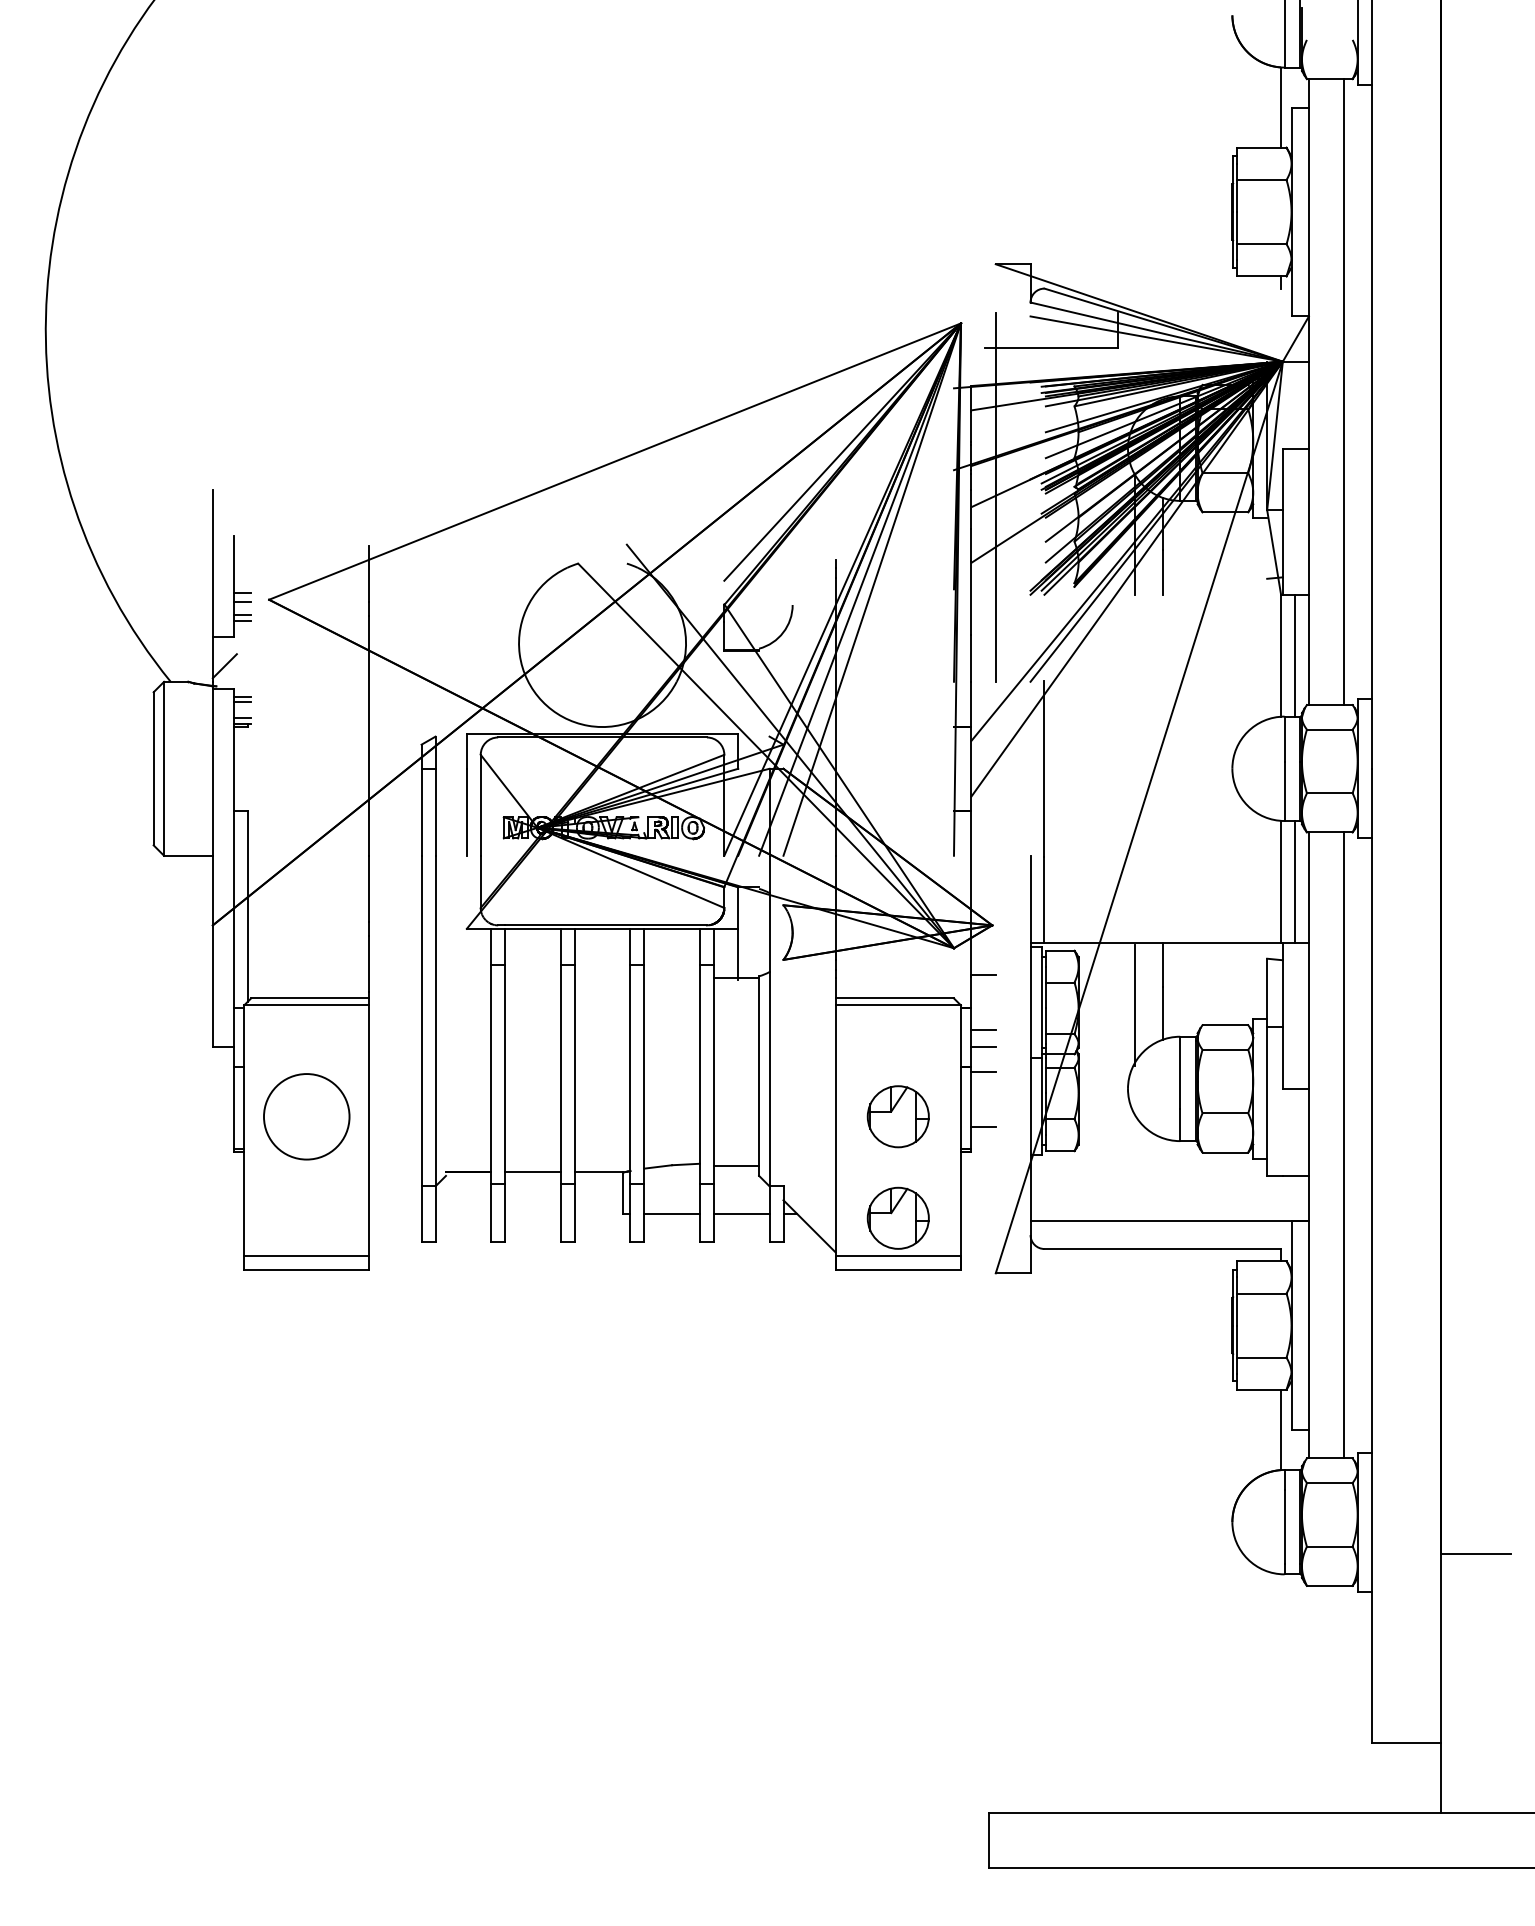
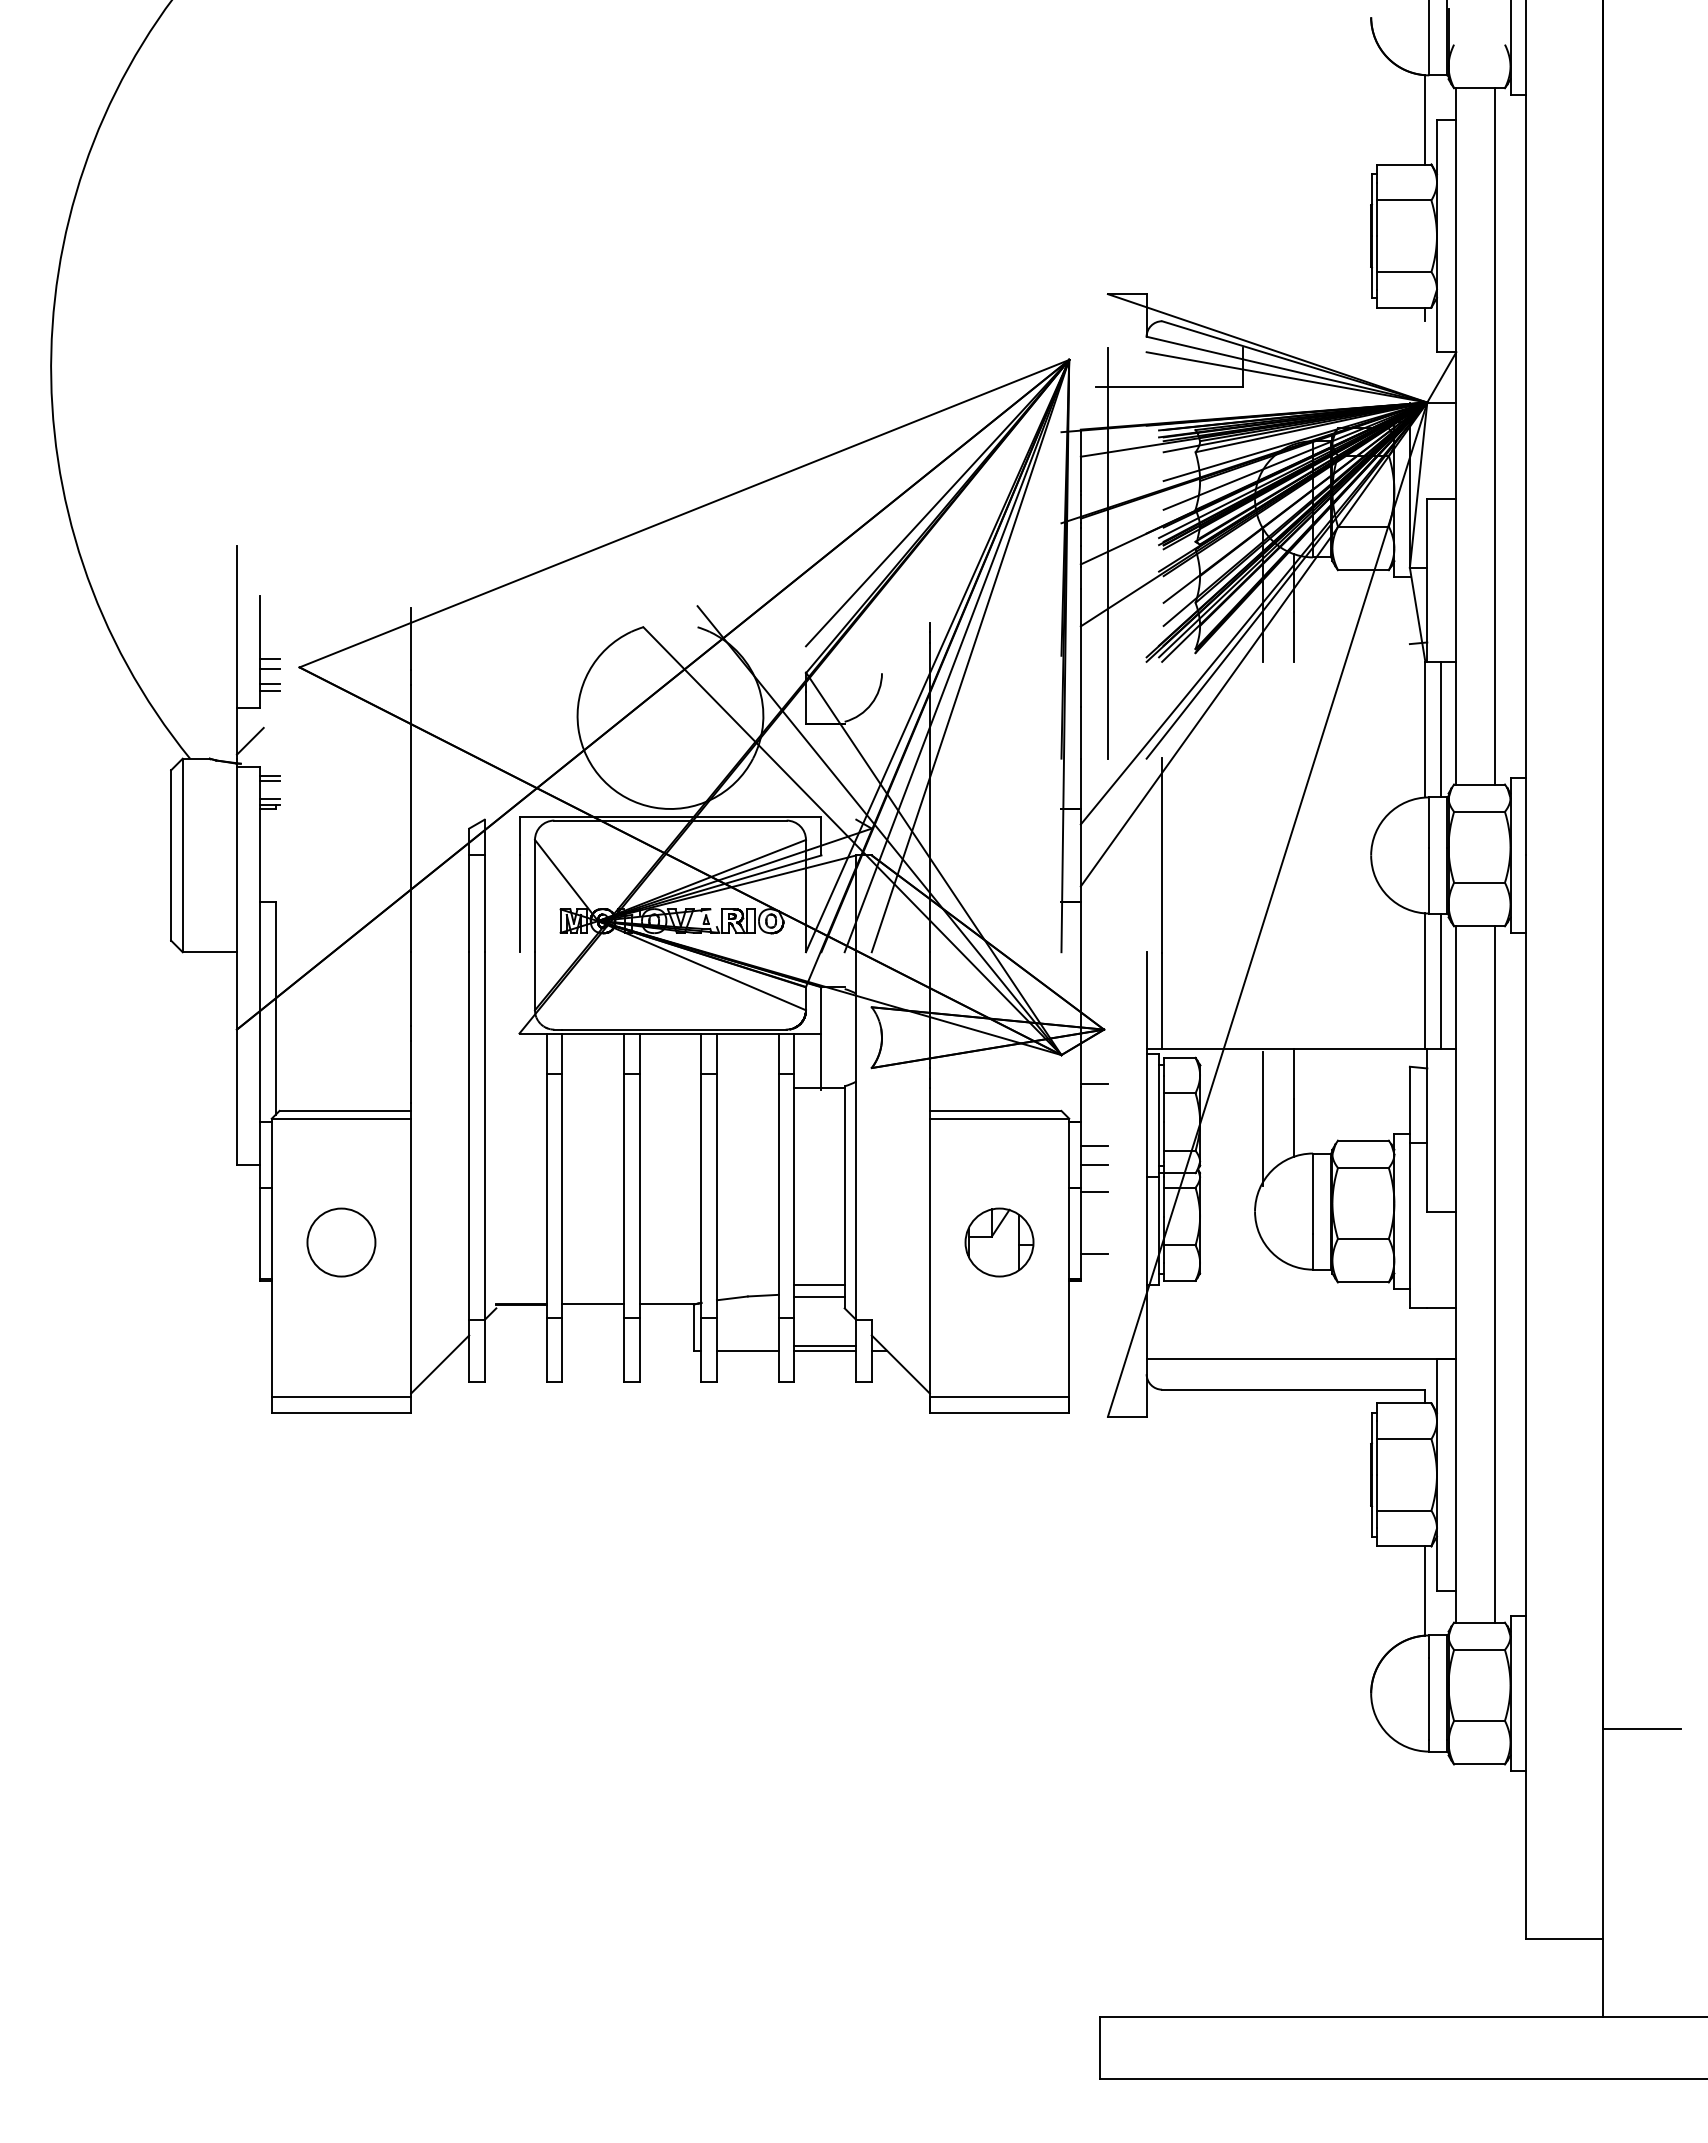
circle: (306, 1116) -> (341, 1242), size x0.71
line: (736, 1154) -> (819, 1284), added
line: (741, 1209) -> (825, 1345), added
part: (898, 1218) -> (999, 1355), removed
line: (395, 1226) -> (440, 1364), added

